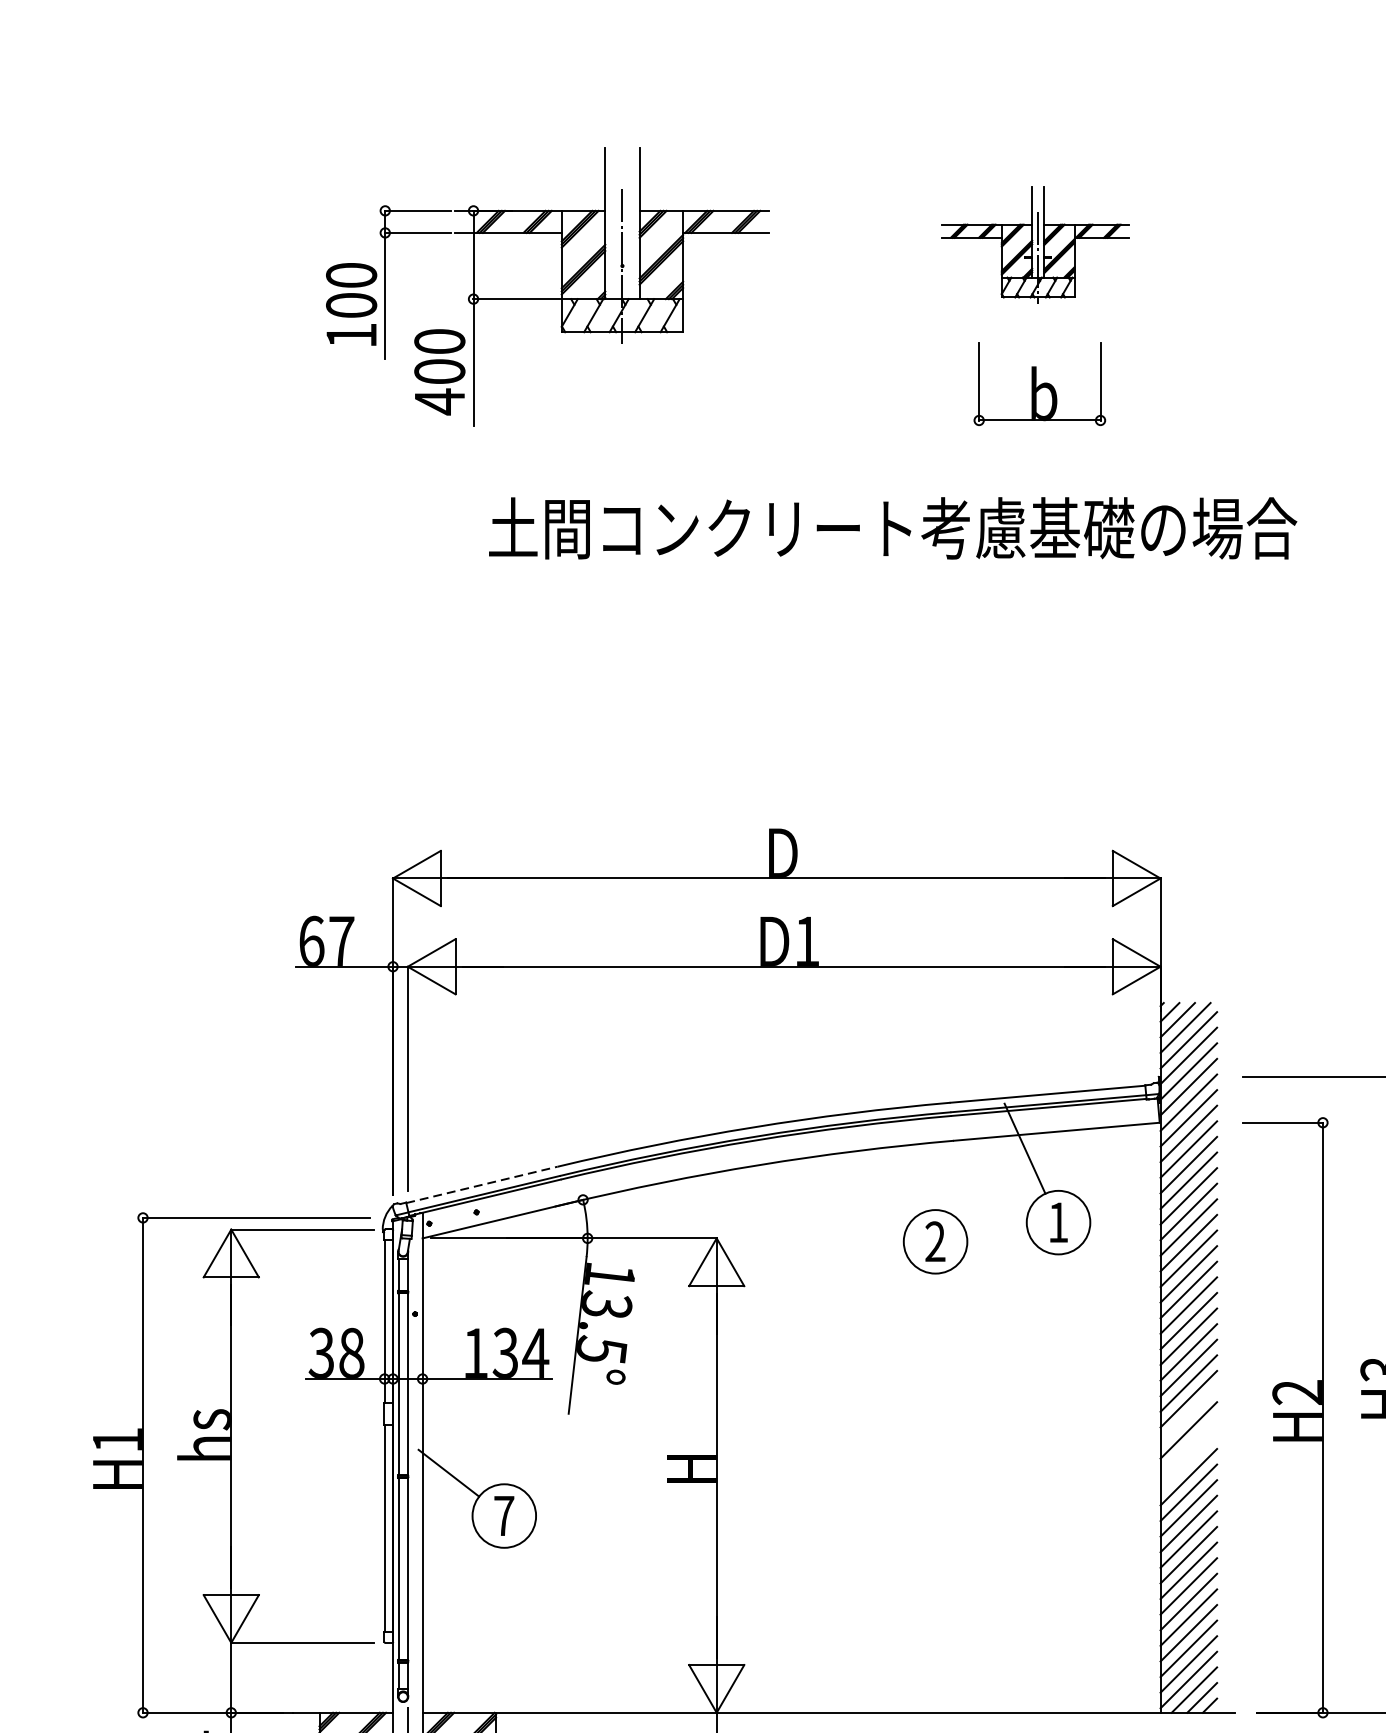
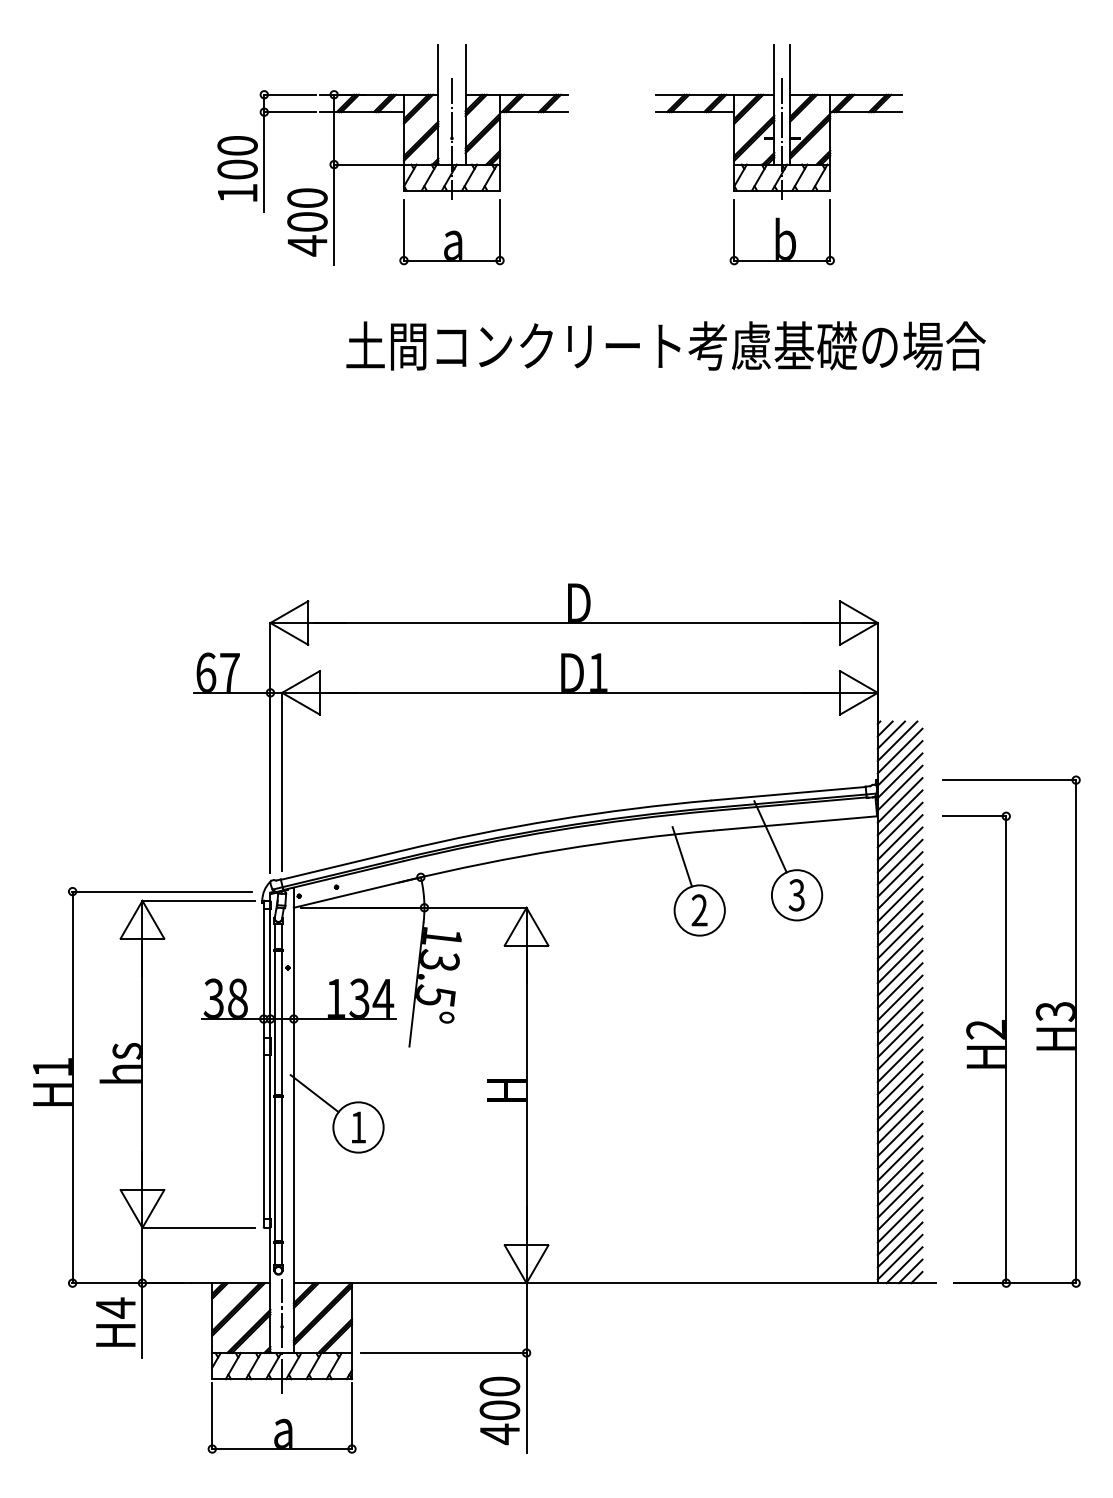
part: (1035, 244) -> (778, 121), size x1.67
part: (621, 384) -> (451, 232), added
line: (912, 1173) -> (681, 856), added
line: (481, 1184) -> (340, 865), dashed -> solid
text: (1057, 1222) -> (796, 895), 1 -> 3
line: (1188, 1414) -> (899, 1047), added
line: (1188, 1445) -> (899, 1071), added
line: (1188, 1461) -> (899, 1084), added
text: (504, 1516) -> (358, 1127), 7 -> 1

